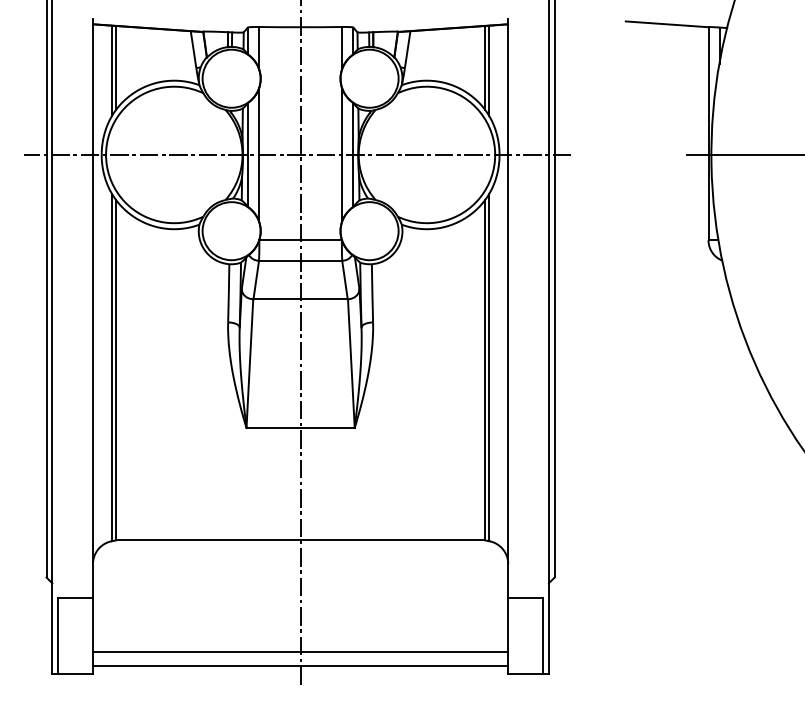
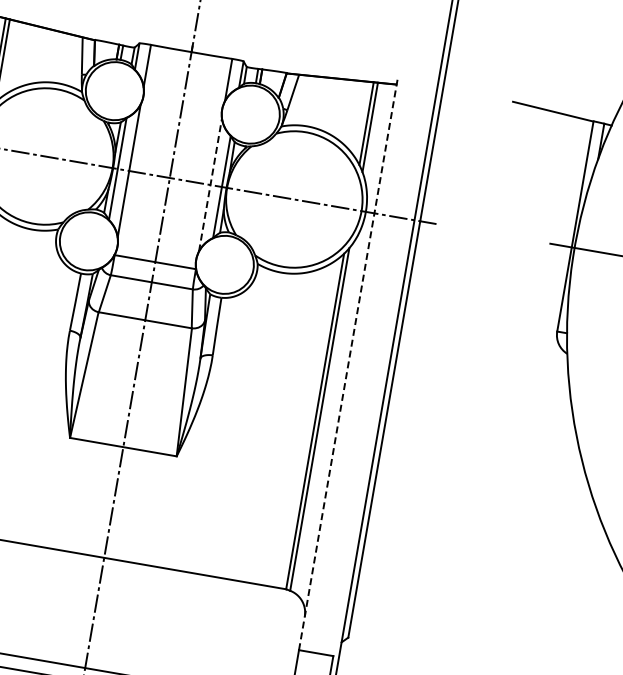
line: (341, 154) -> (210, 184), solid -> dashed
line: (508, 308) -> (348, 364), solid -> dashed

